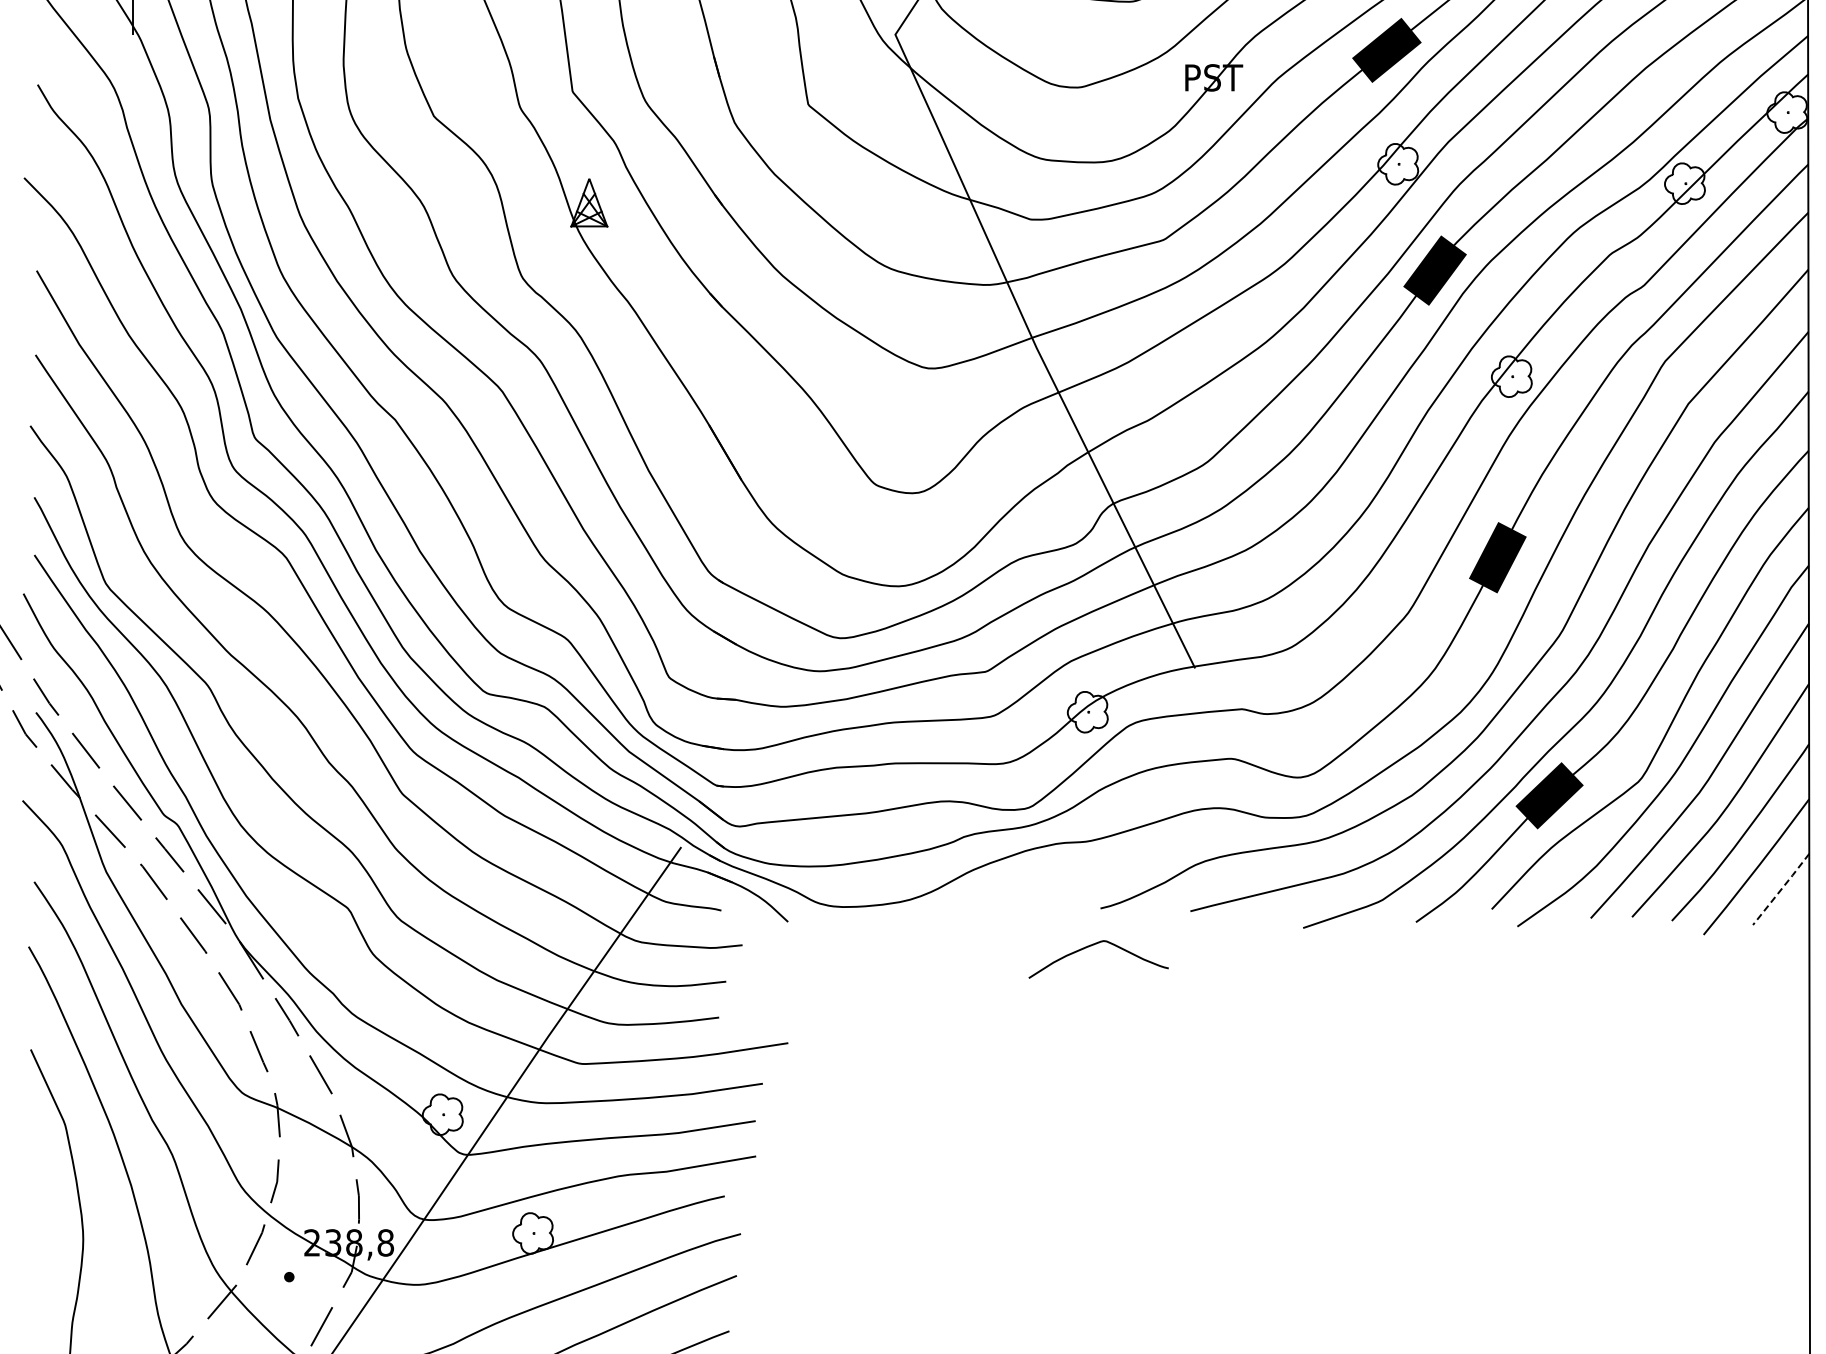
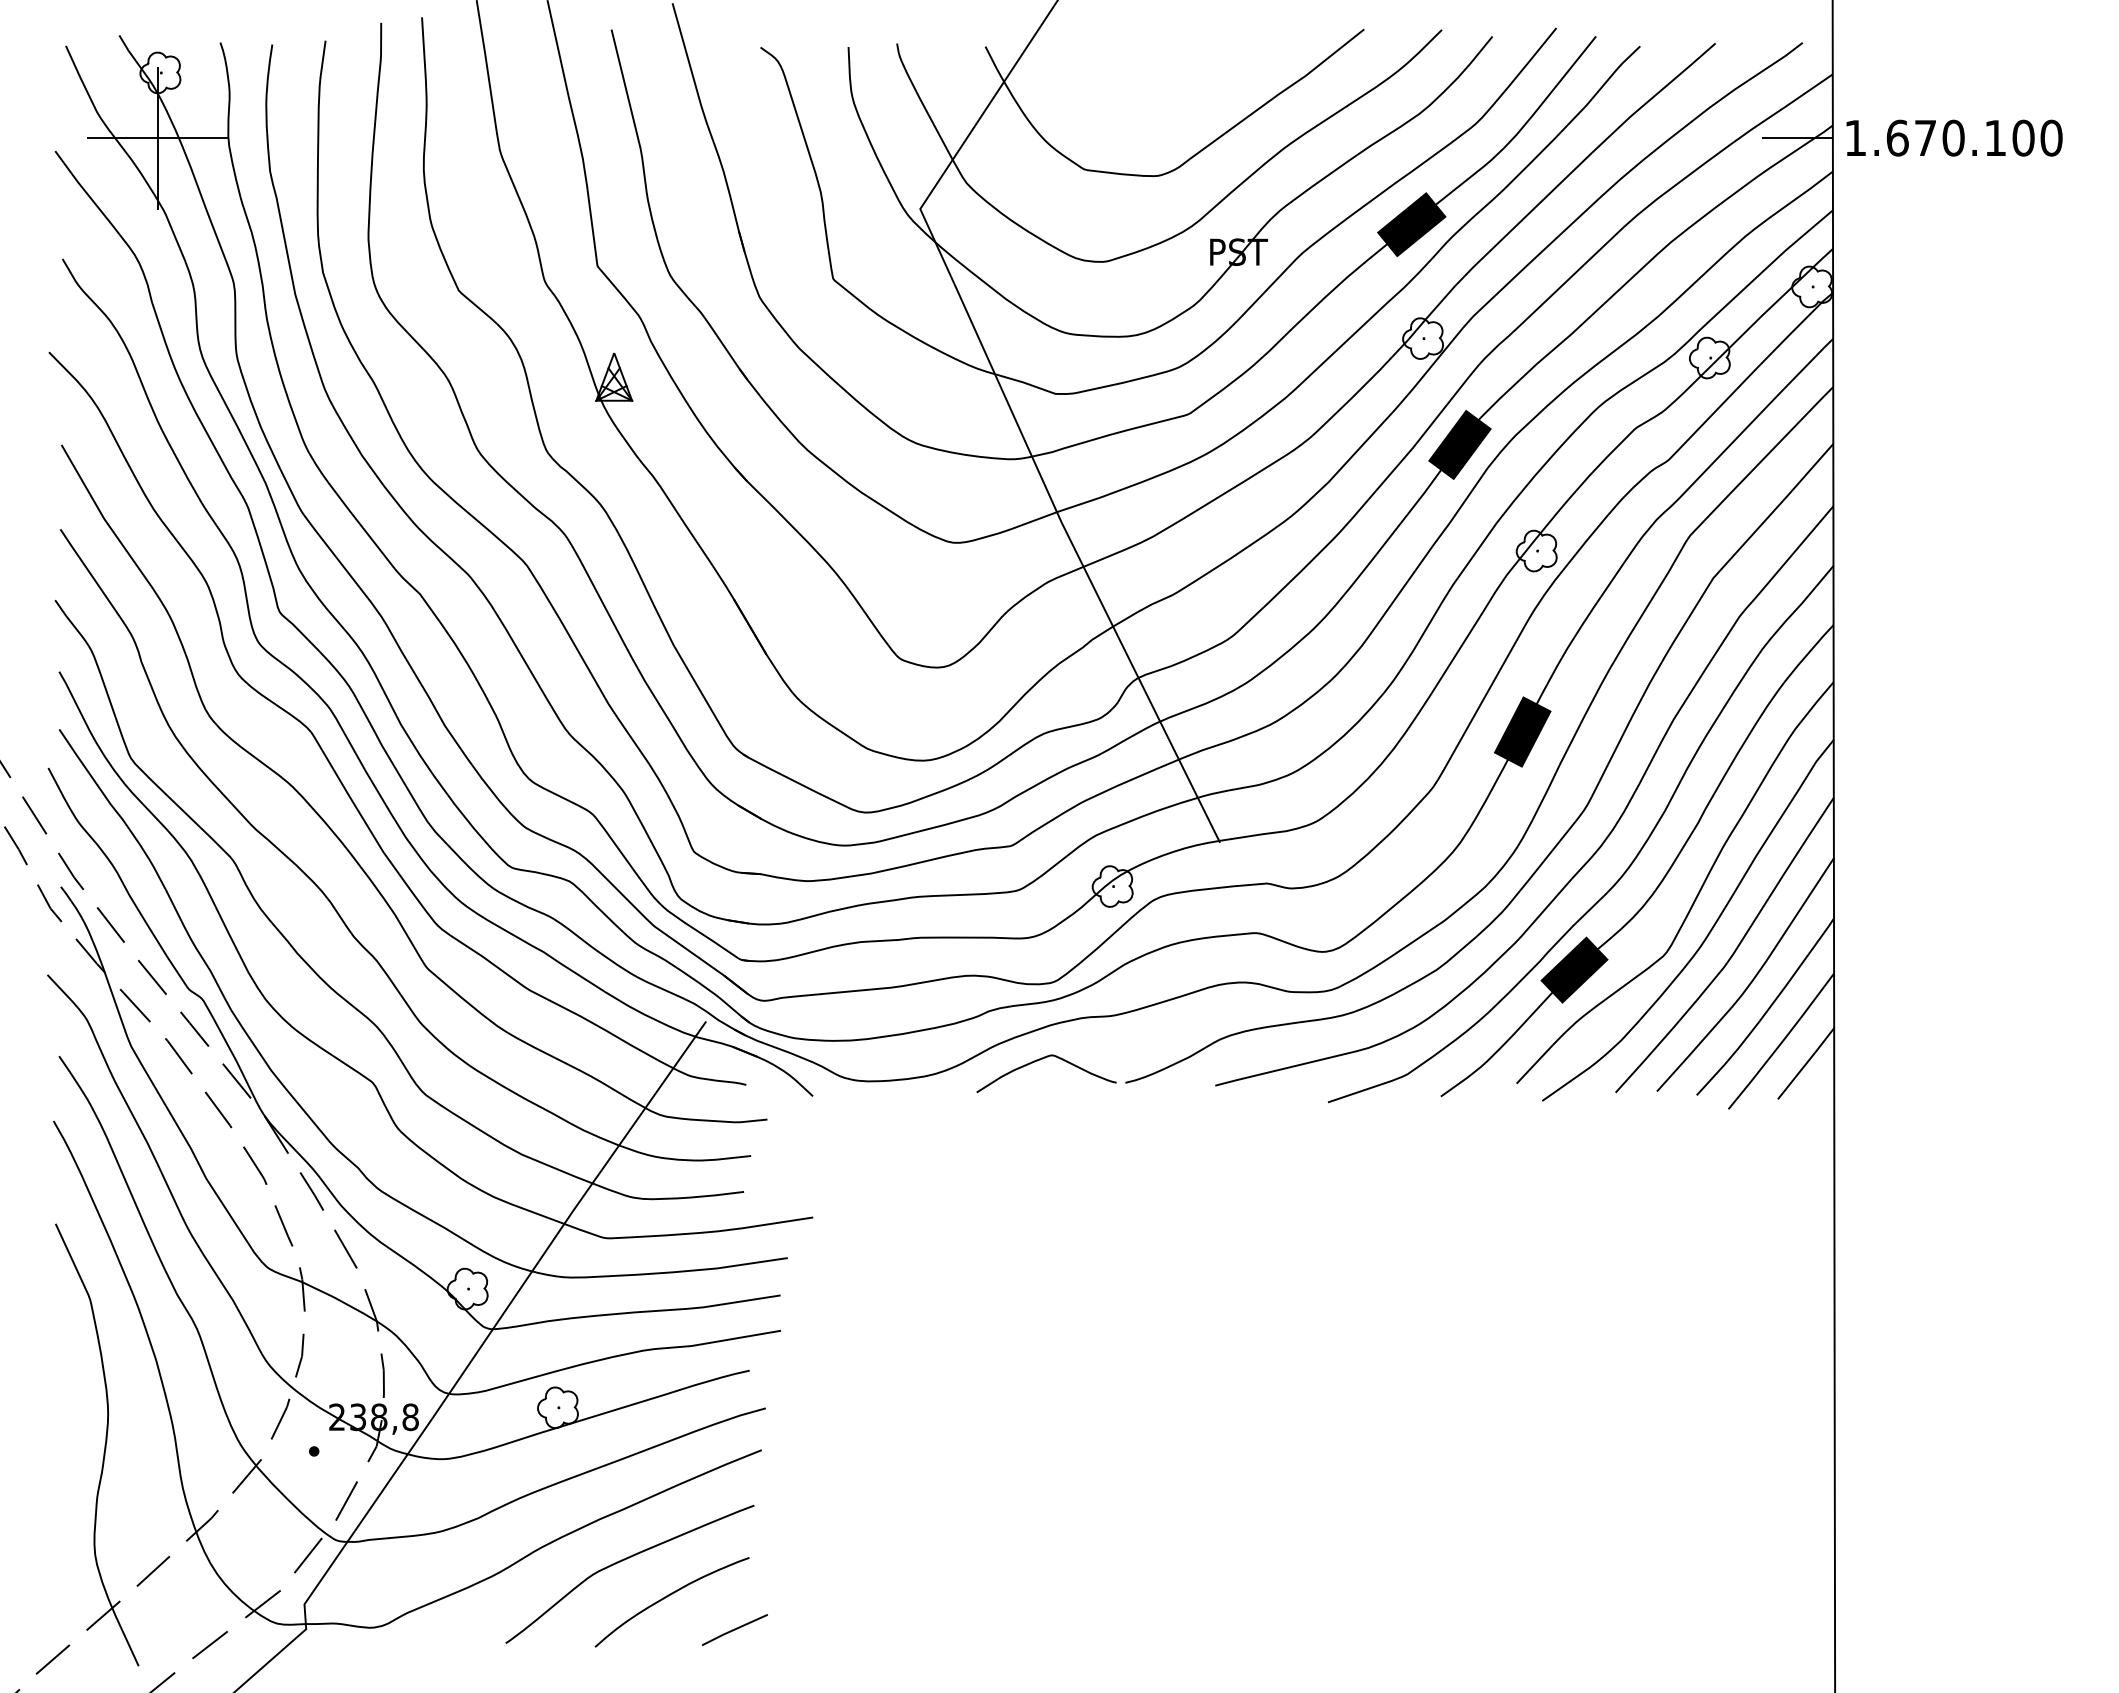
line: (1781, 889) -> (1806, 1063), dashed -> solid
curve: (1092, 946) -> (1040, 1060), moved

